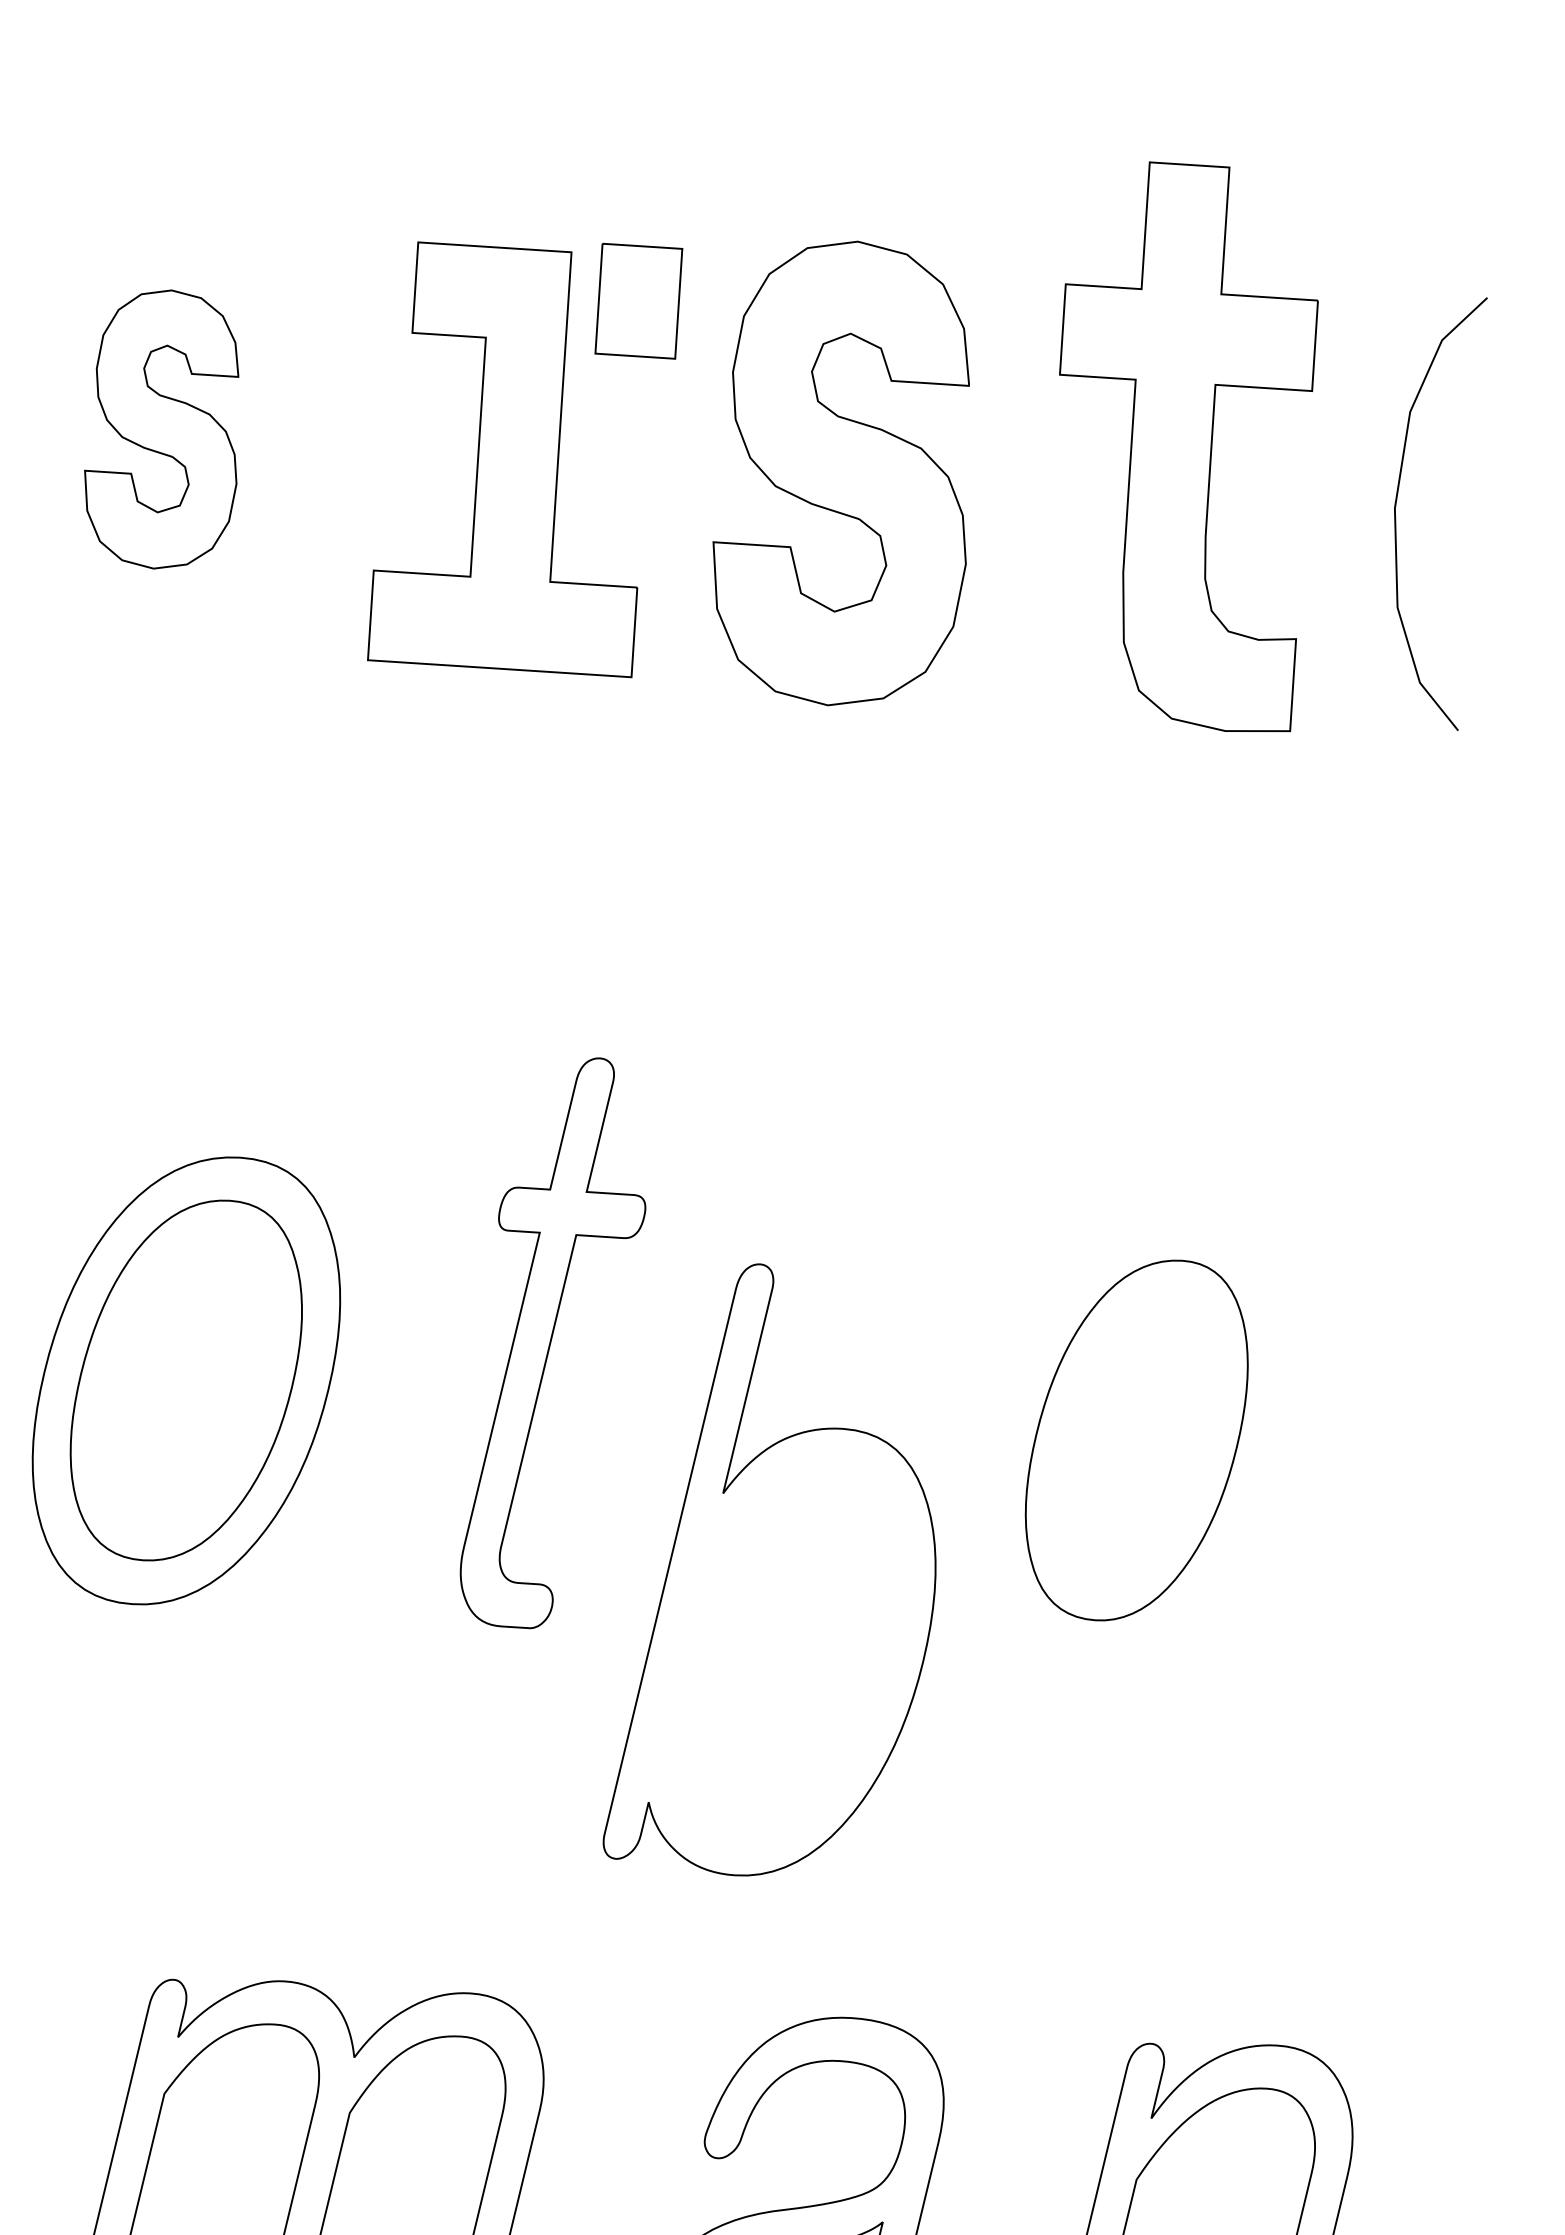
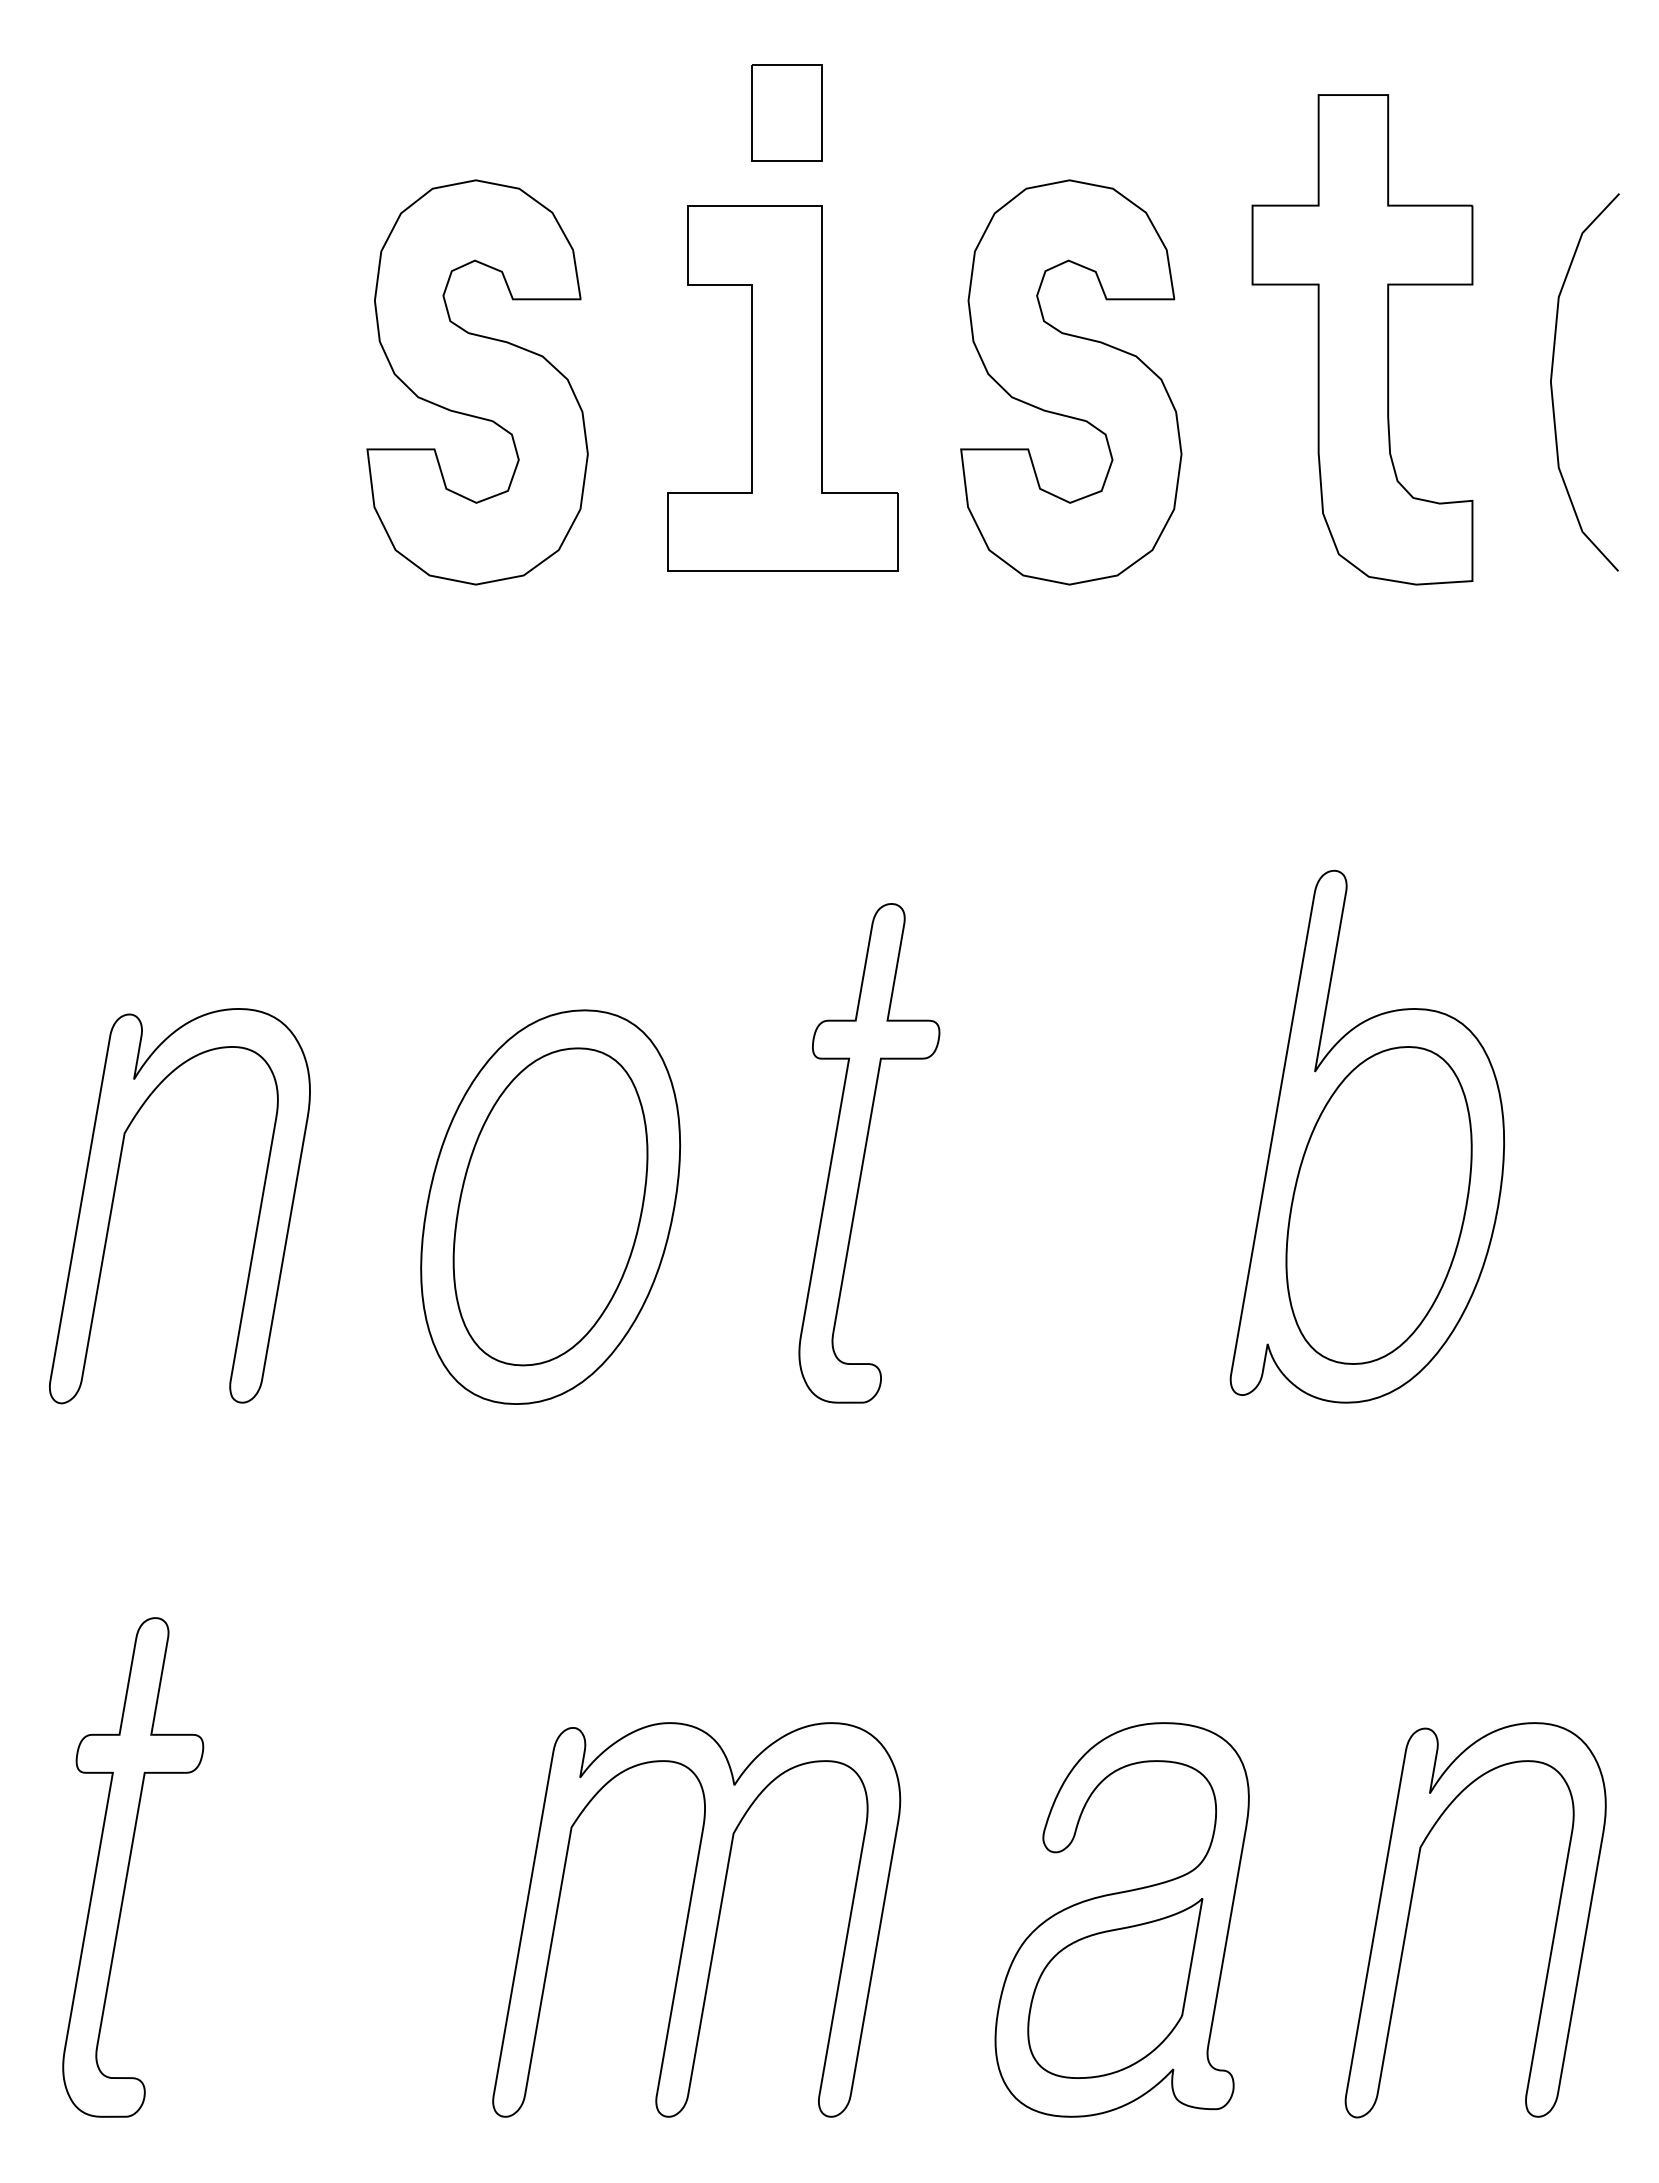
part: (638, 300) -> (786, 112), moved
part: (163, 429) -> (477, 382), size x1.67
part: (777, 1571) -> (1366, 1136), moved

